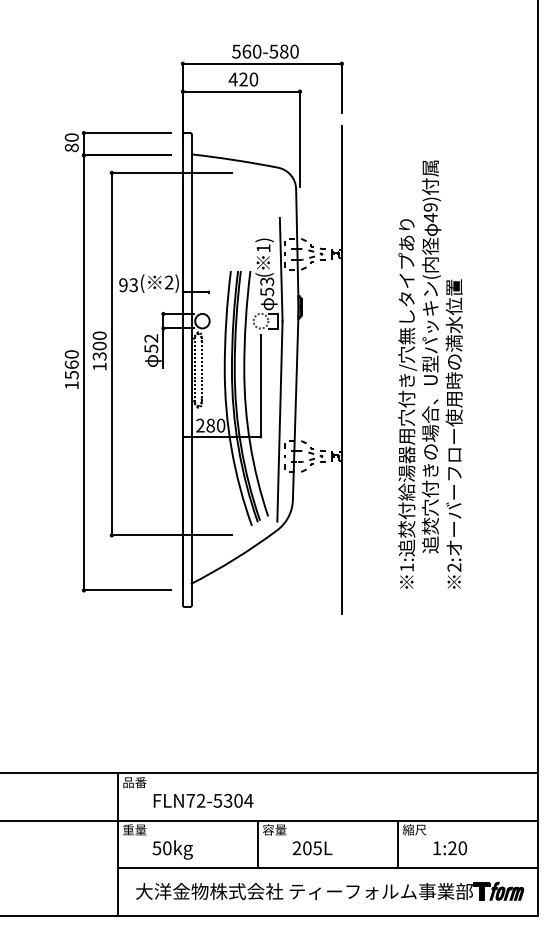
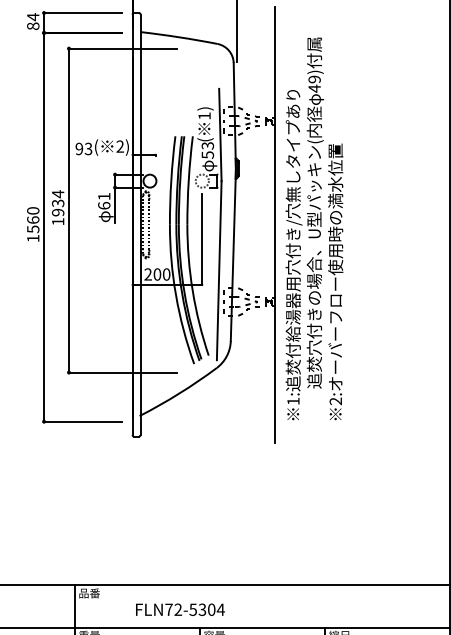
text: (71, 137) -> (32, 16), 80 -> 84
text: (151, 343) -> (104, 201), 52 -> 61
text: (99, 345) -> (57, 202), 1300 -> 1934
text: (430, 374) -> (314, 228), moved
text: (210, 425) -> (157, 274), 280 -> 200
text: (203, 800) -> (180, 609), moved

